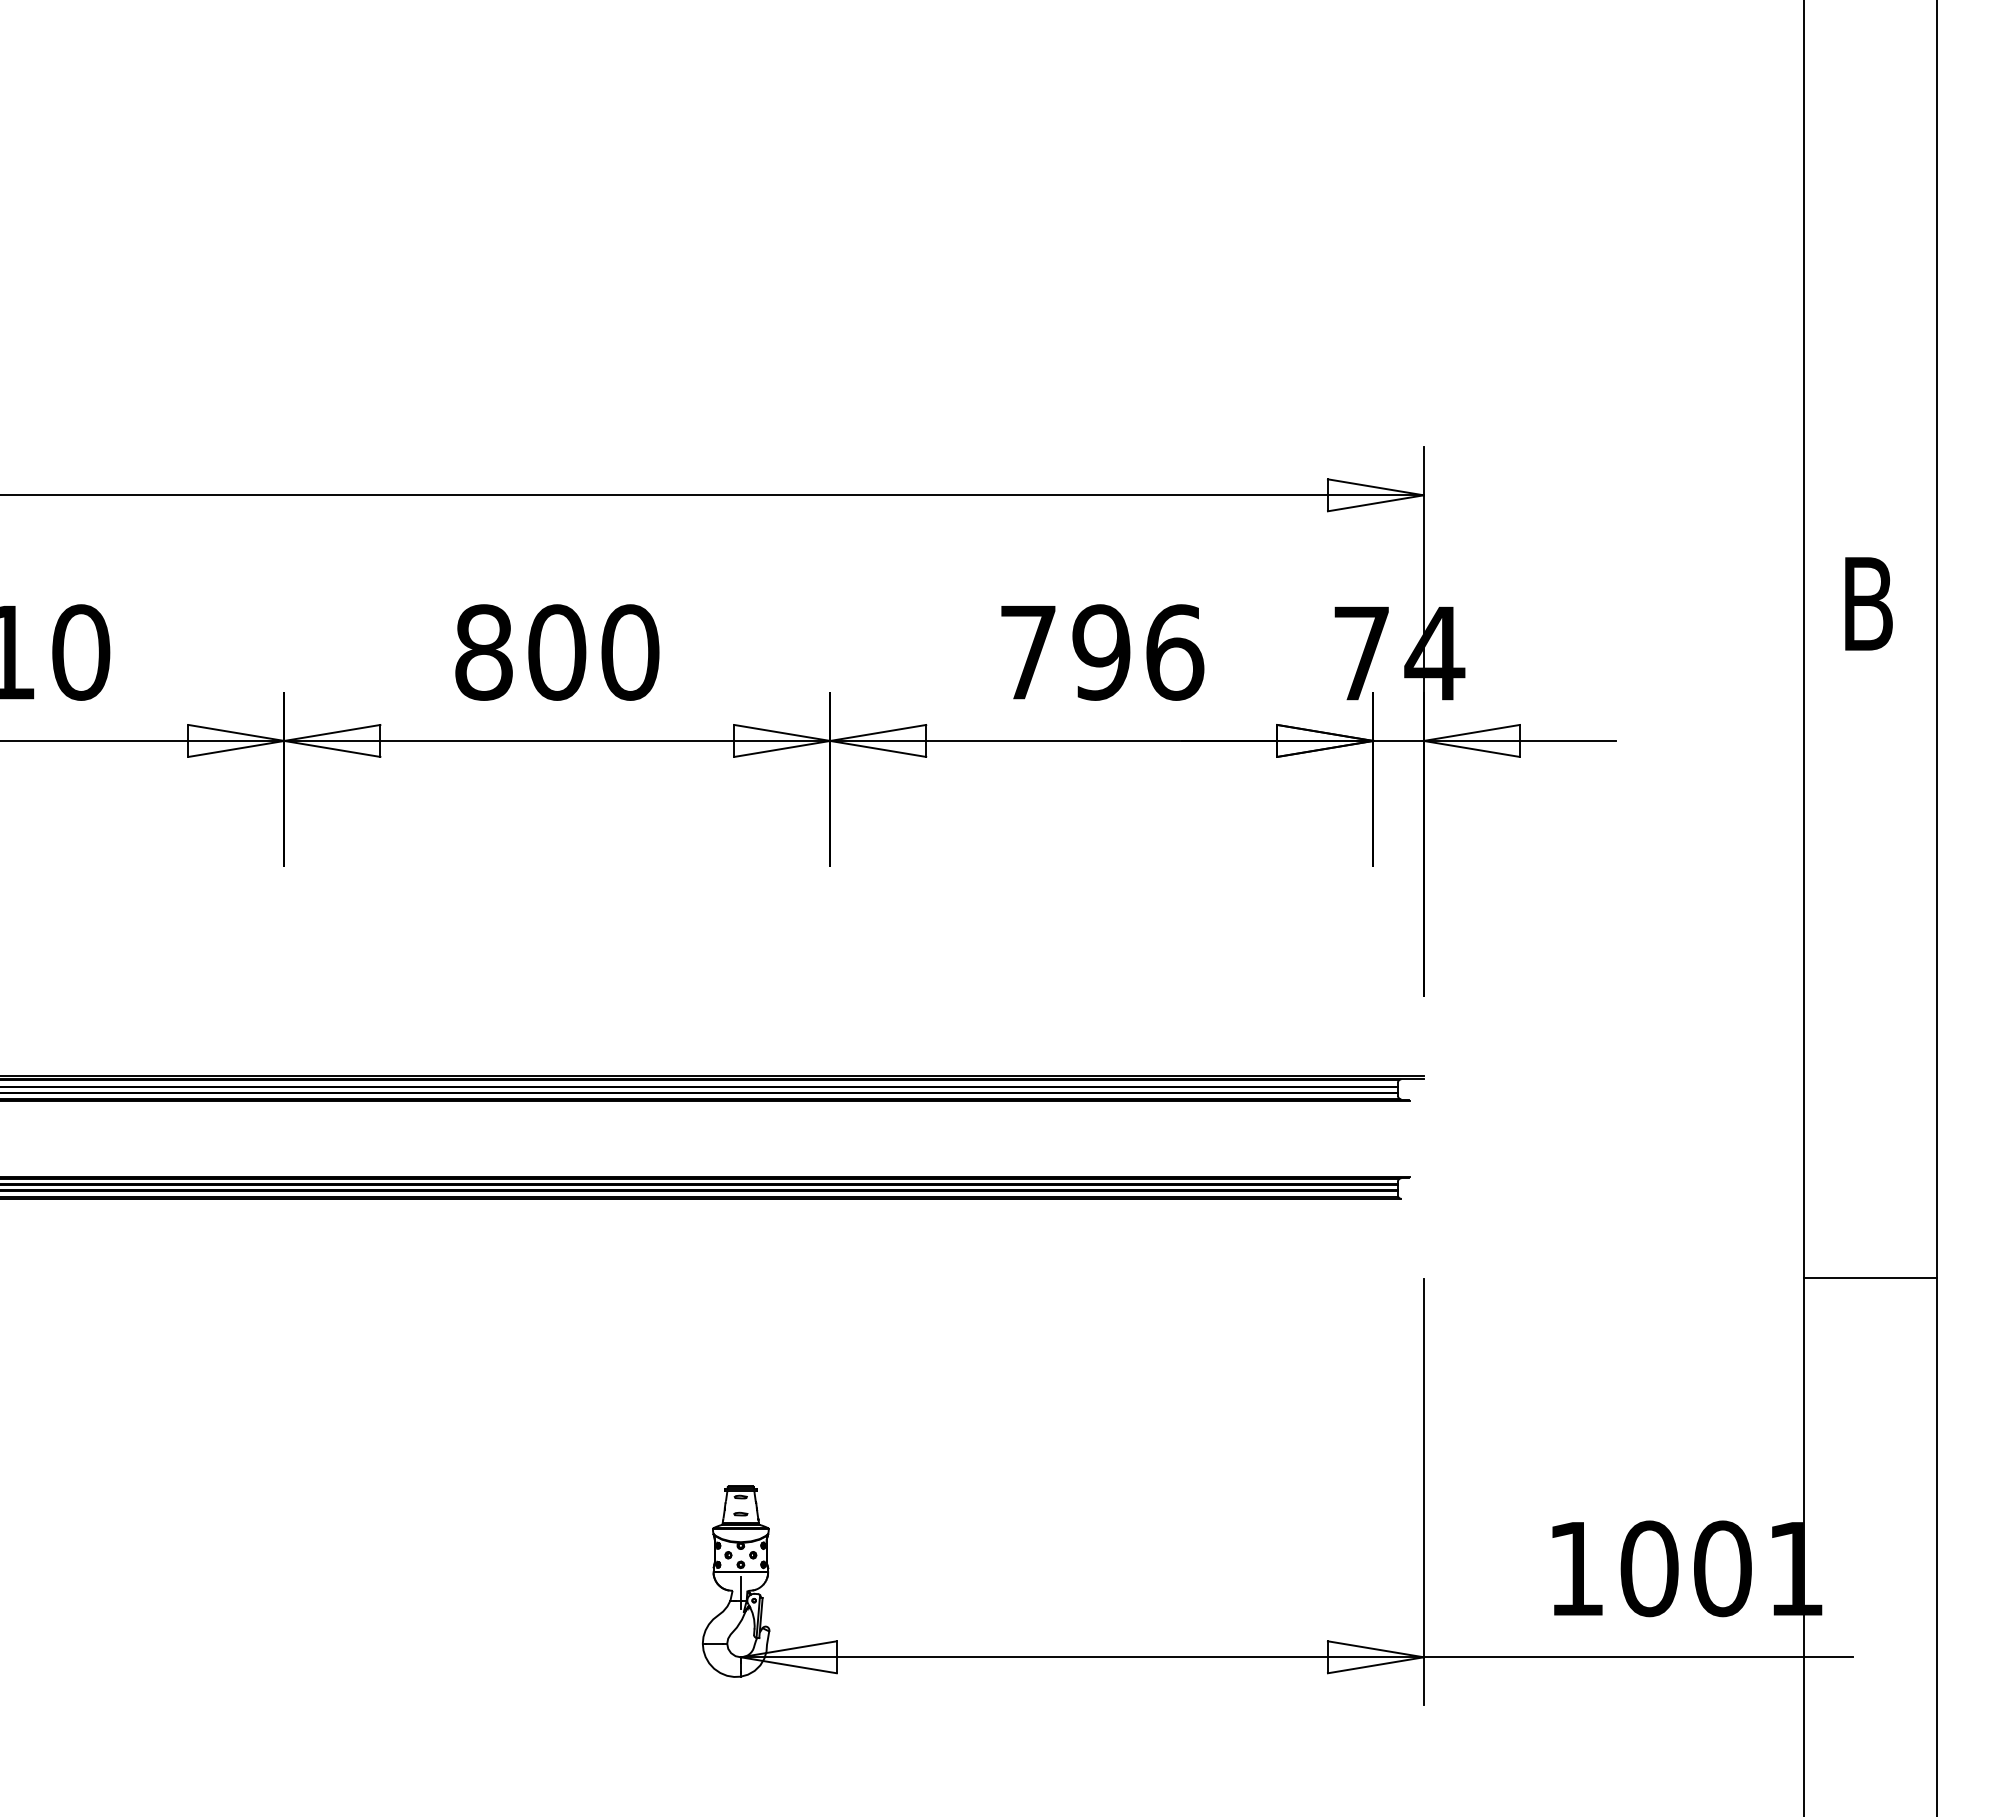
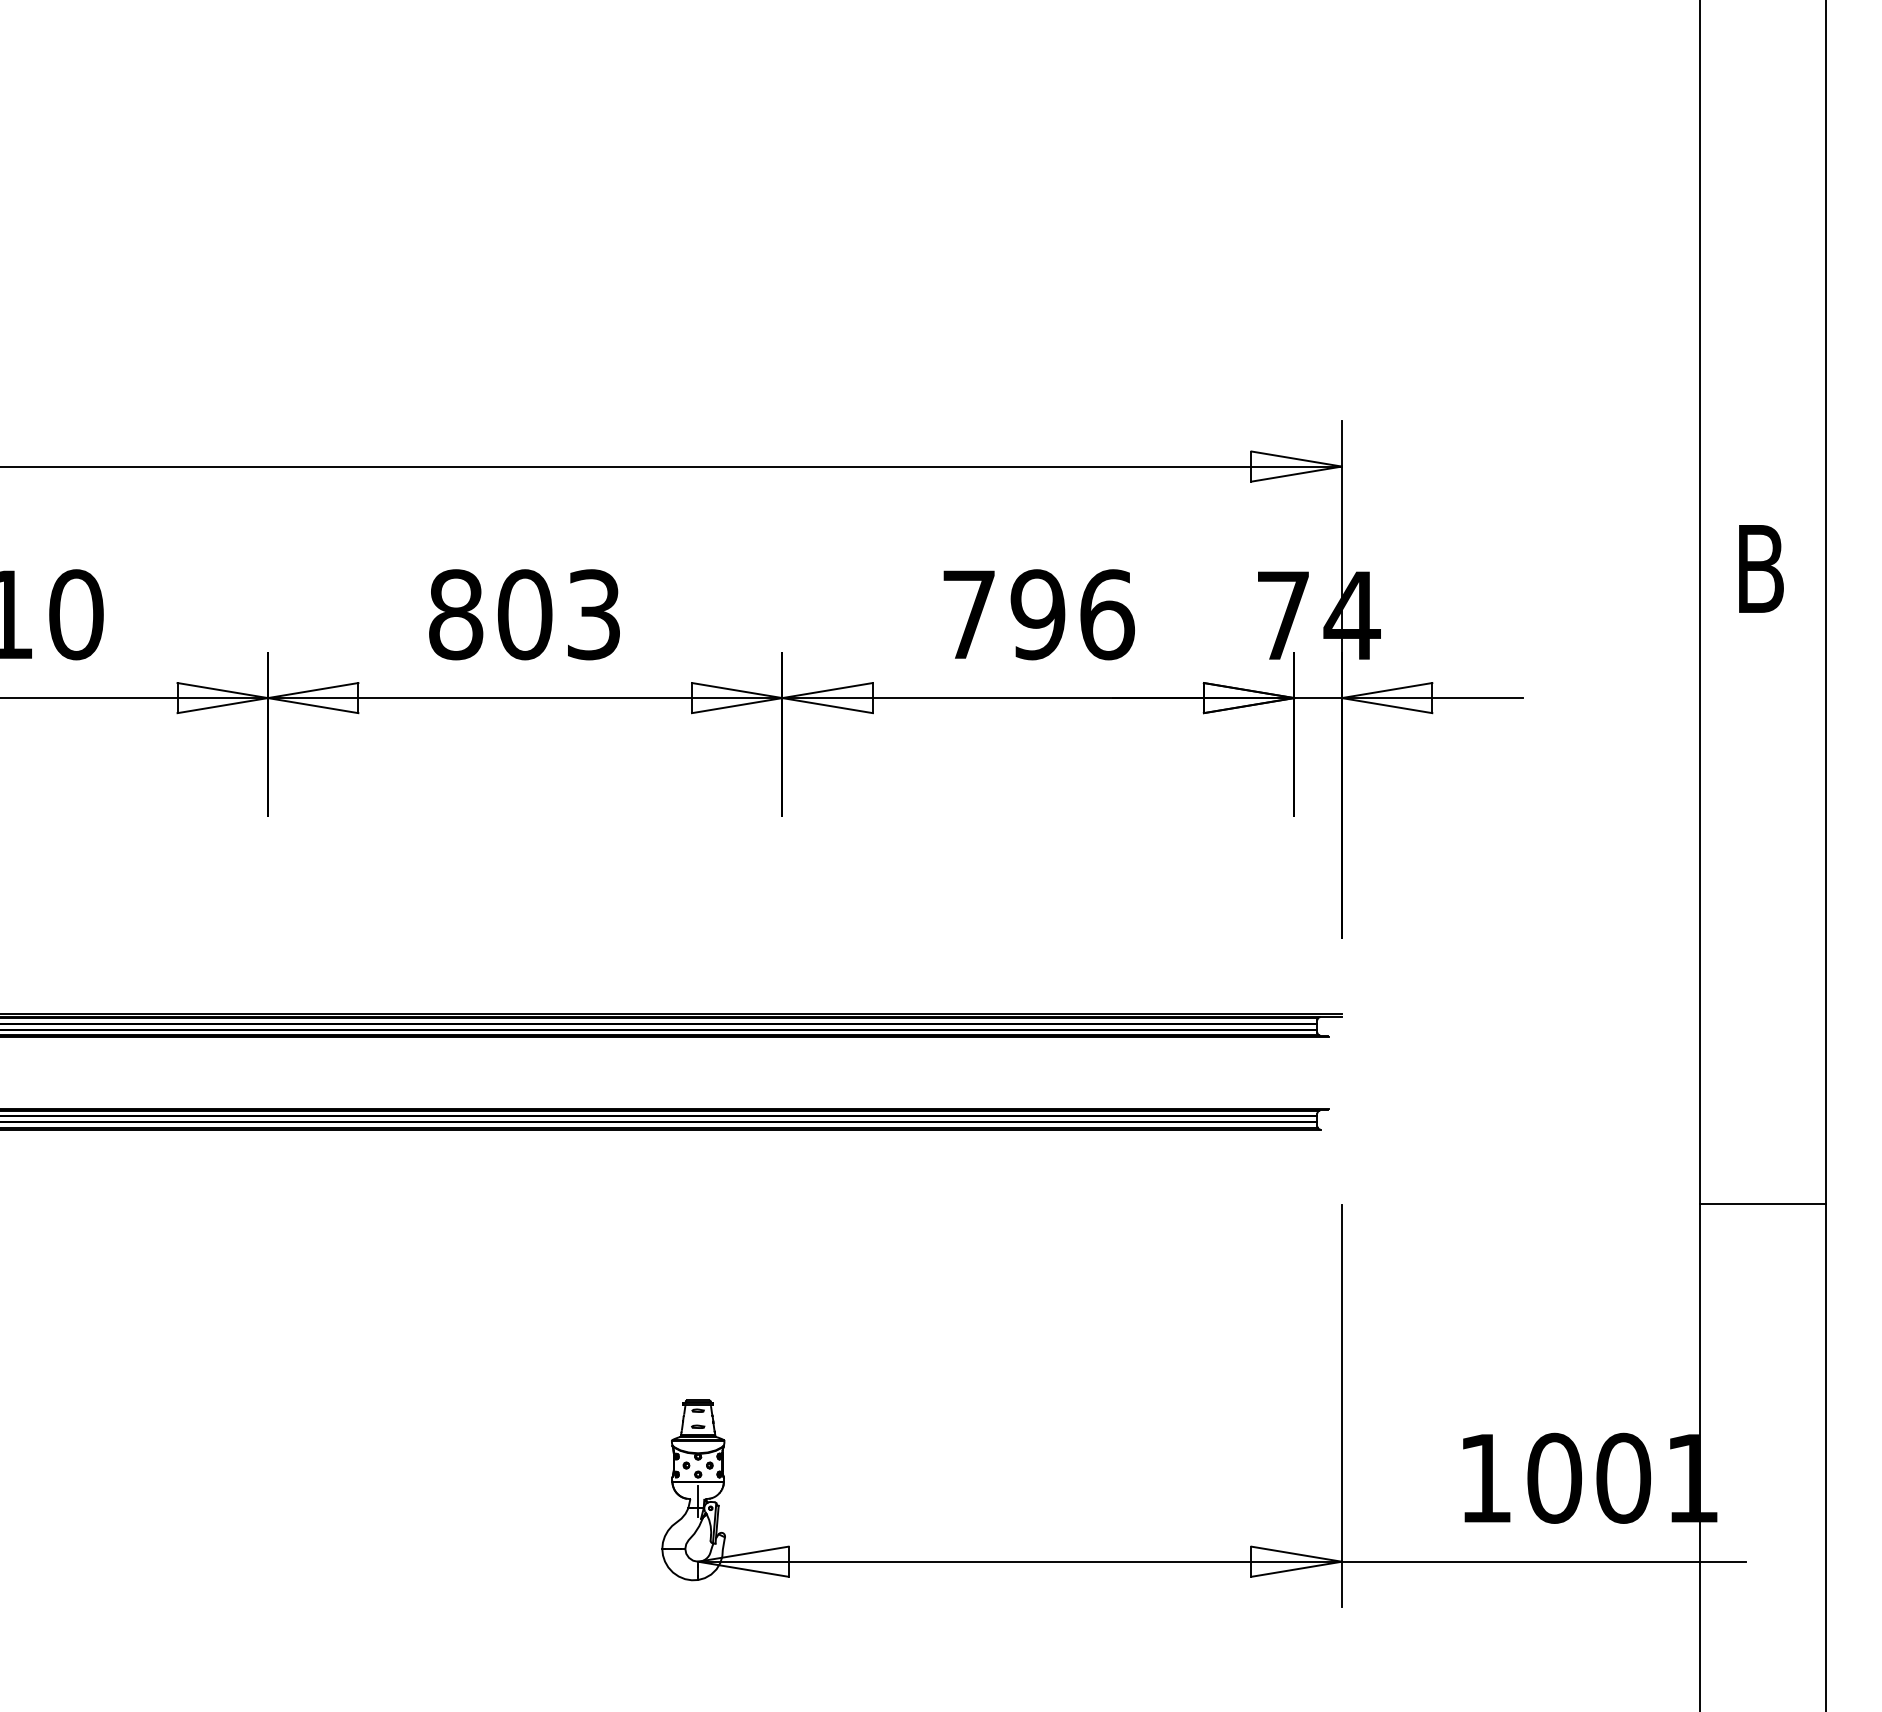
text: (630, 652) -> (594, 614), 800 -> 803

